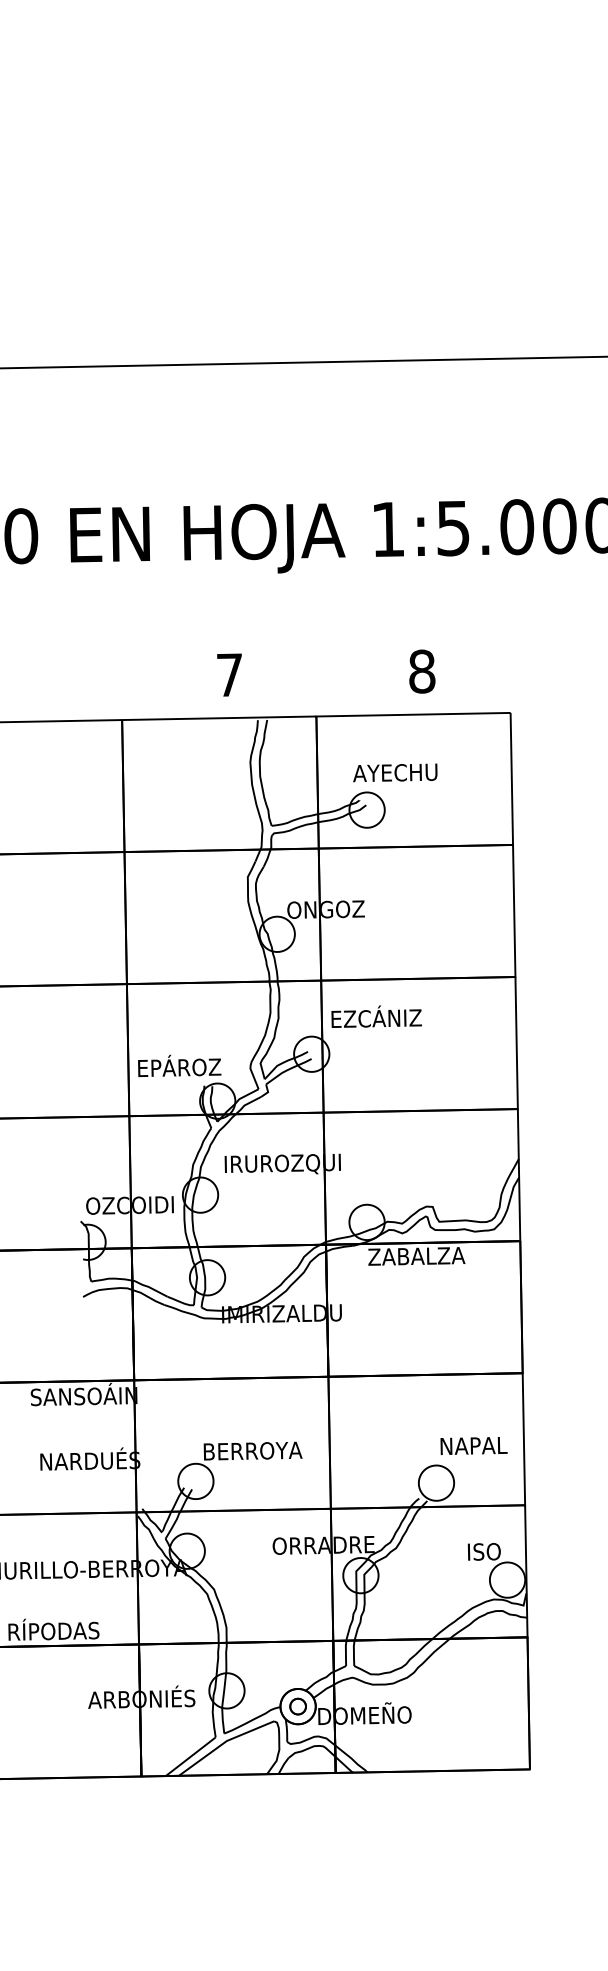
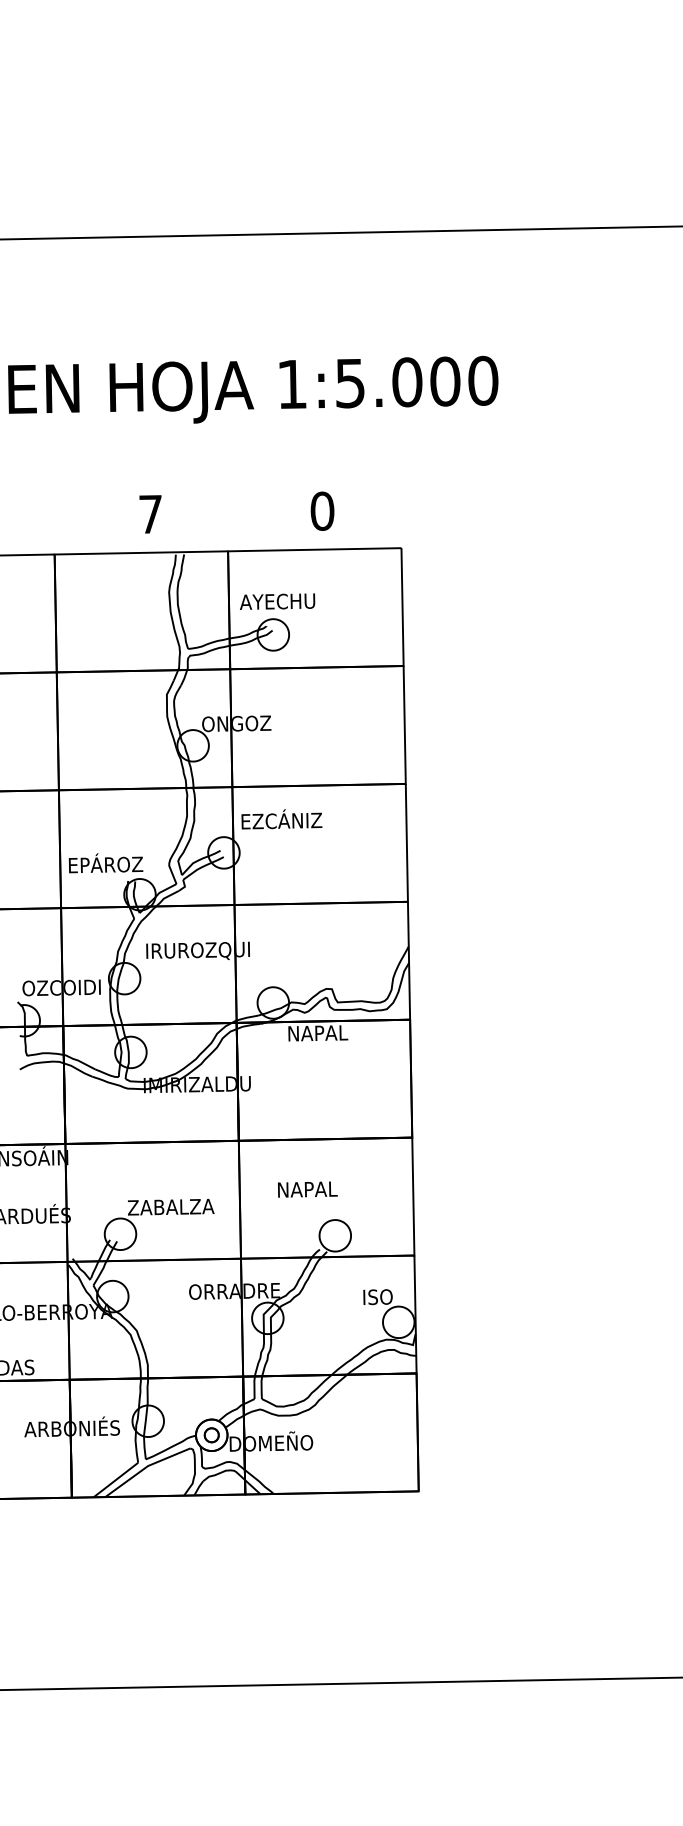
text: (422, 670) -> (322, 510), 8 -> 0
text: (395, 772) -> (277, 601), moved
text: (416, 1256) -> (317, 1033), ZABALZA -> NAPAL
text: (473, 1445) -> (307, 1189), moved
text: (253, 1451) -> (171, 1207), BERROYA -> ZABALZA

